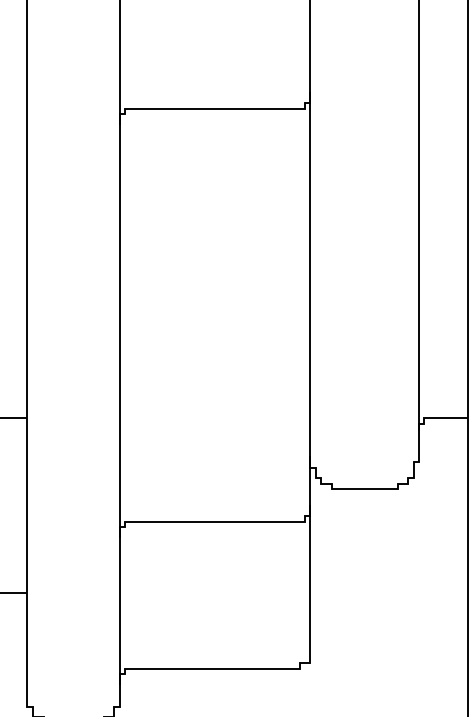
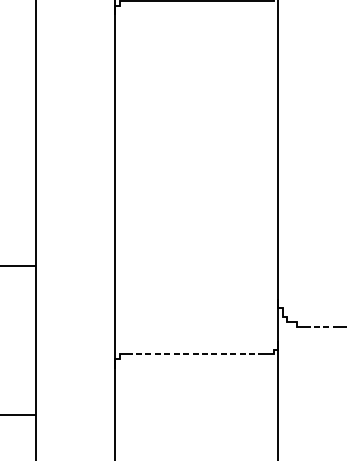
line: (364, 489) -> (324, 327), solid -> dashed
line: (215, 521) -> (197, 354), solid -> dashed

